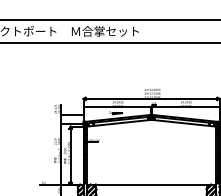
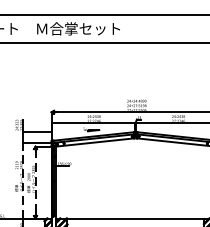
line: (60, 154) -> (23, 181), solid -> dashed
line: (70, 155) -> (35, 182), solid -> dashed

